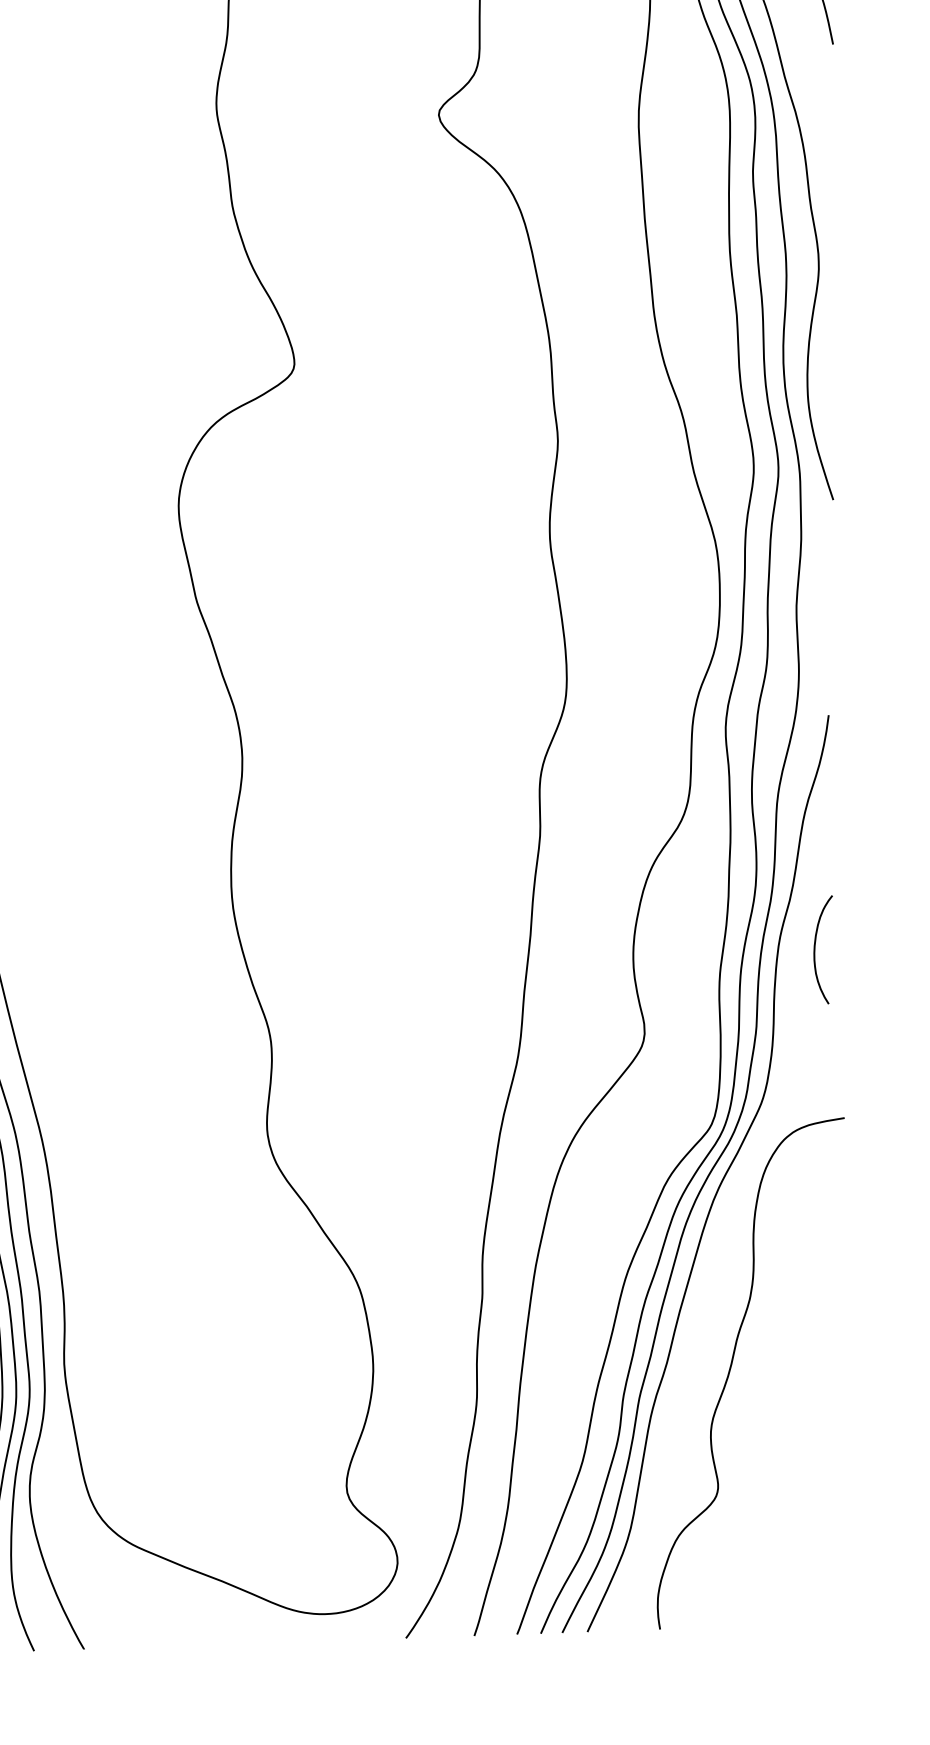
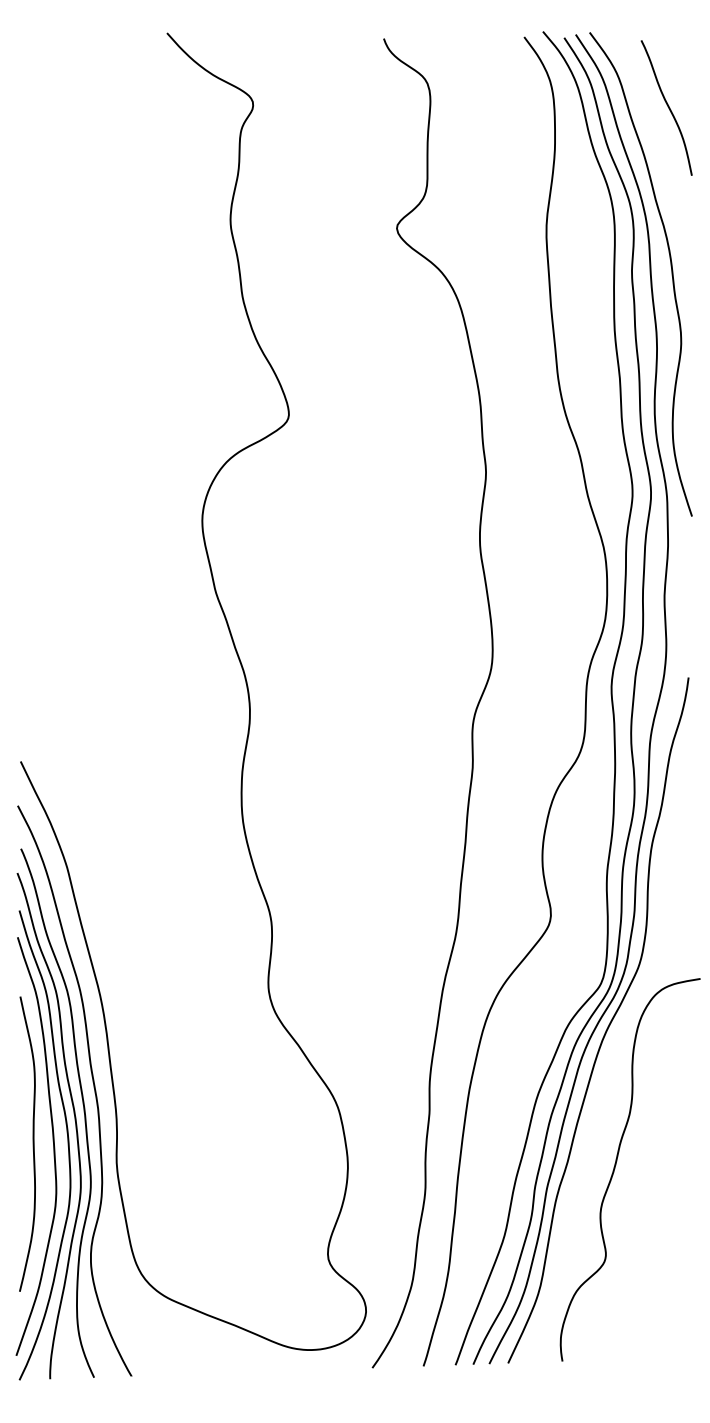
curve: (816, 945) -> (679, 849), removed

